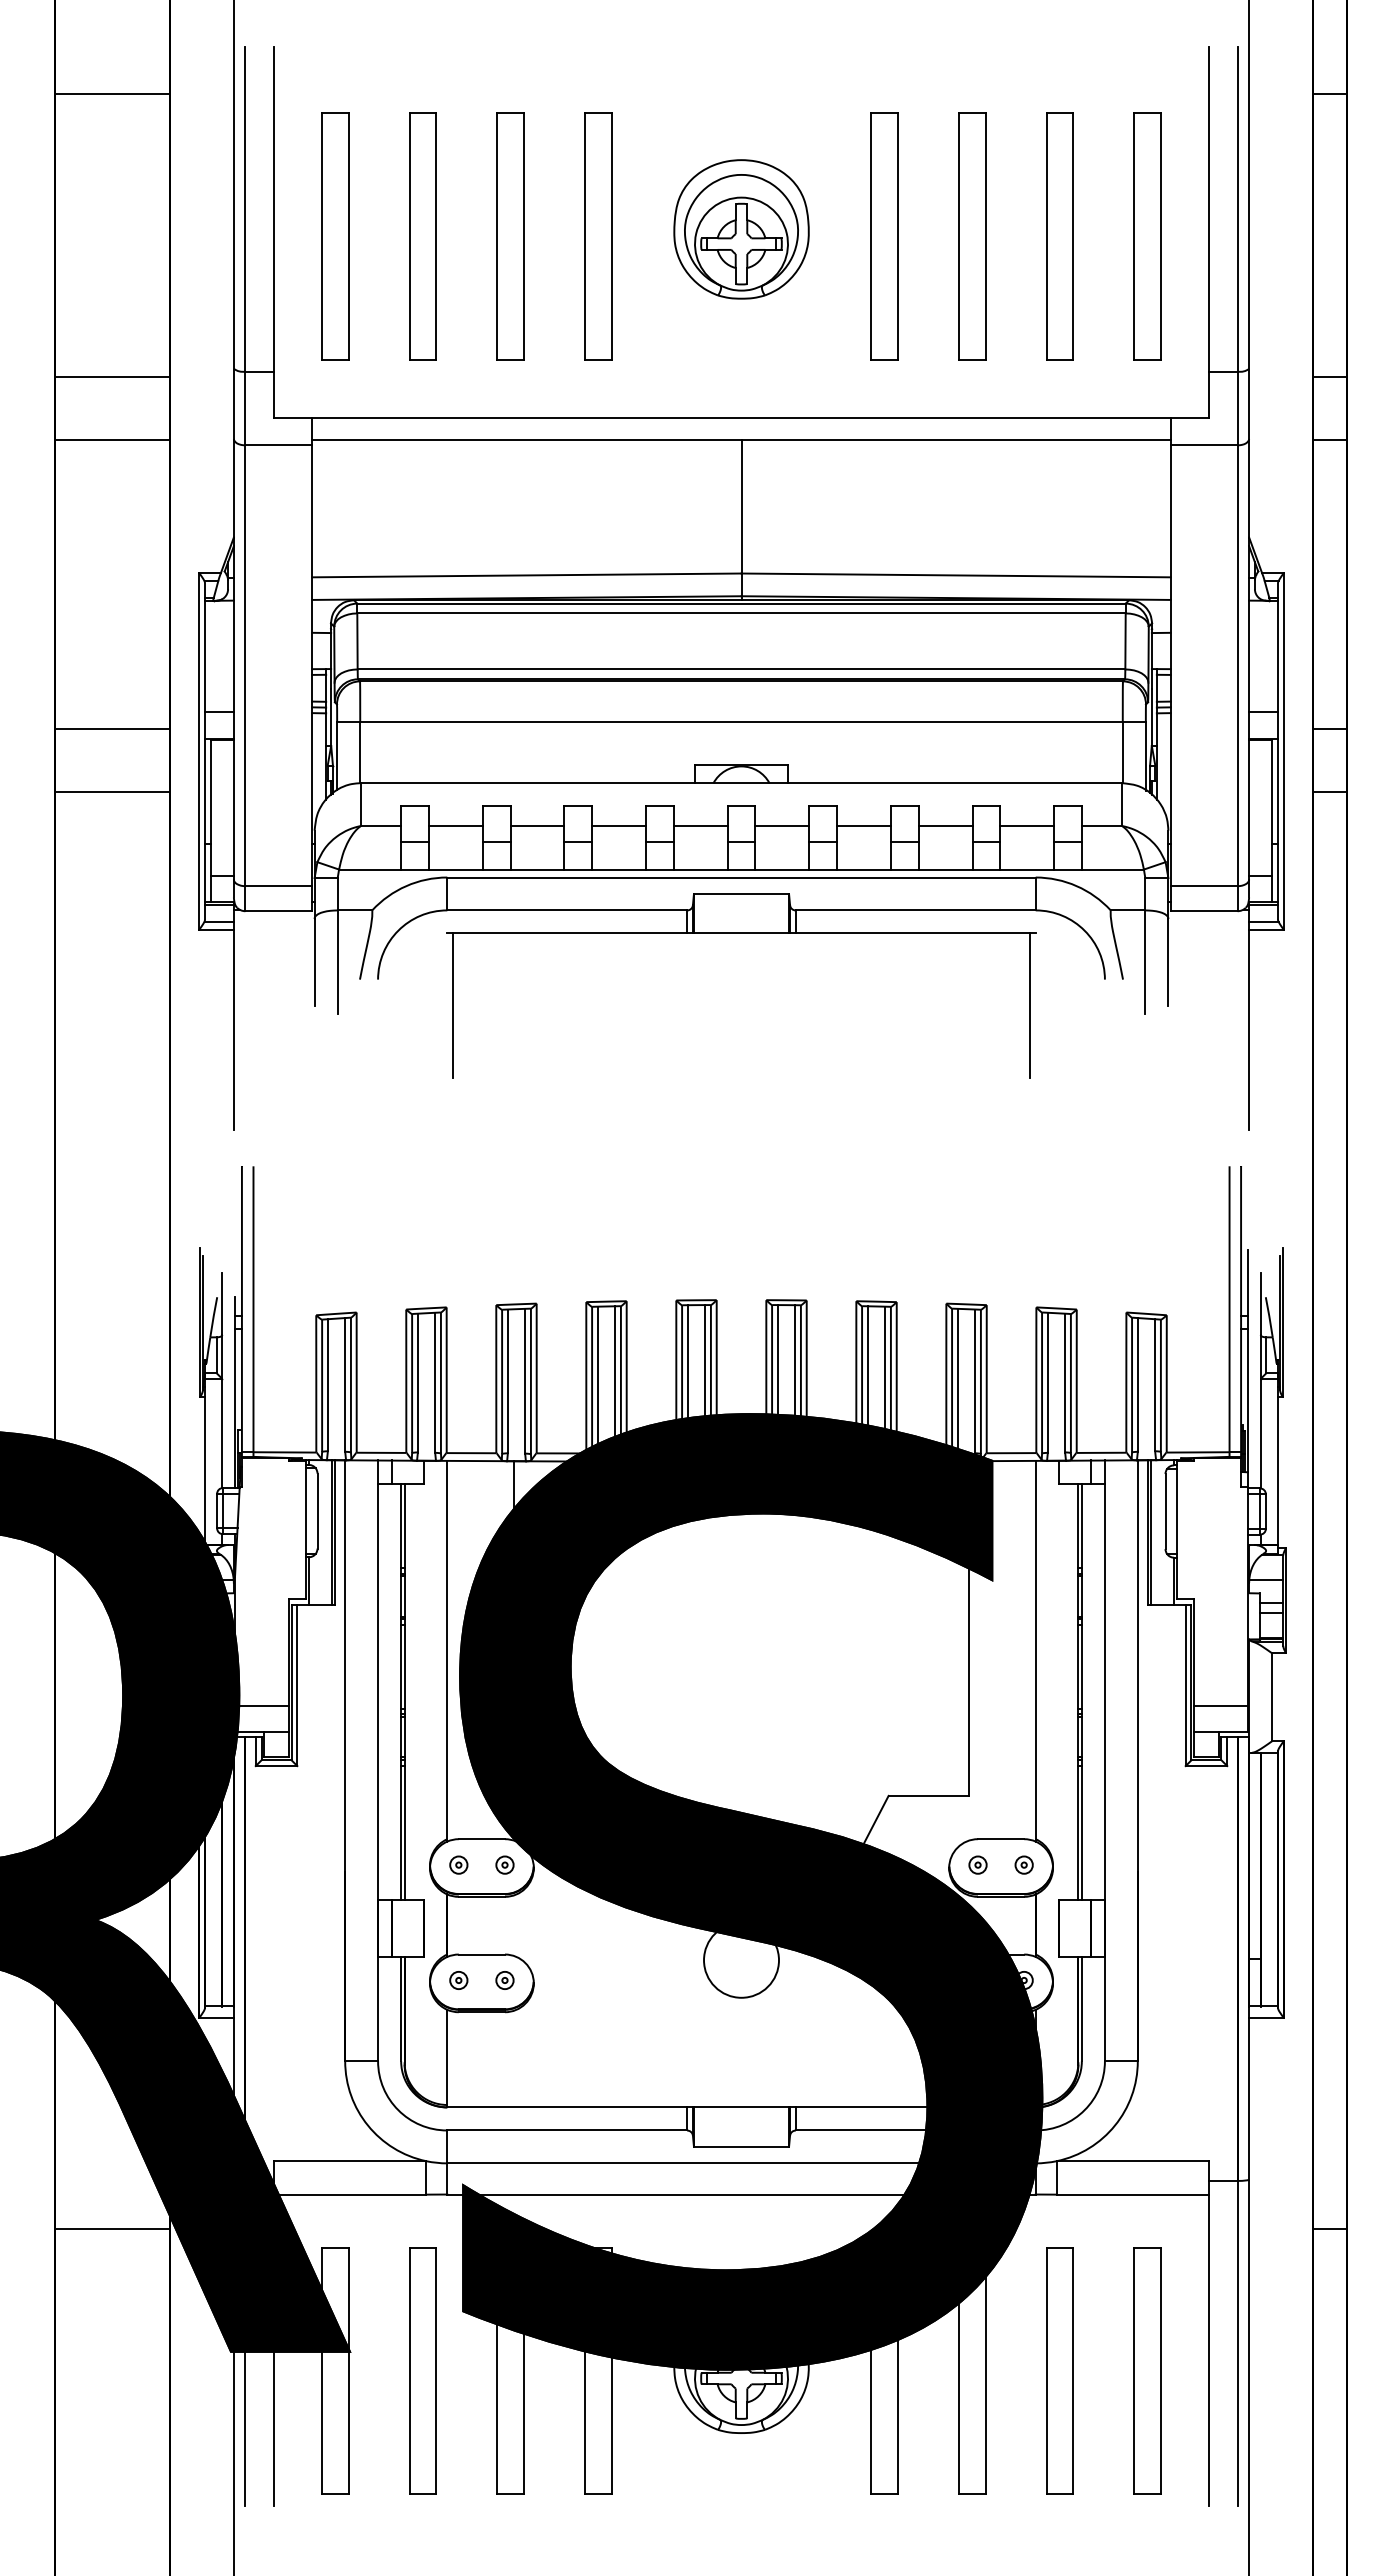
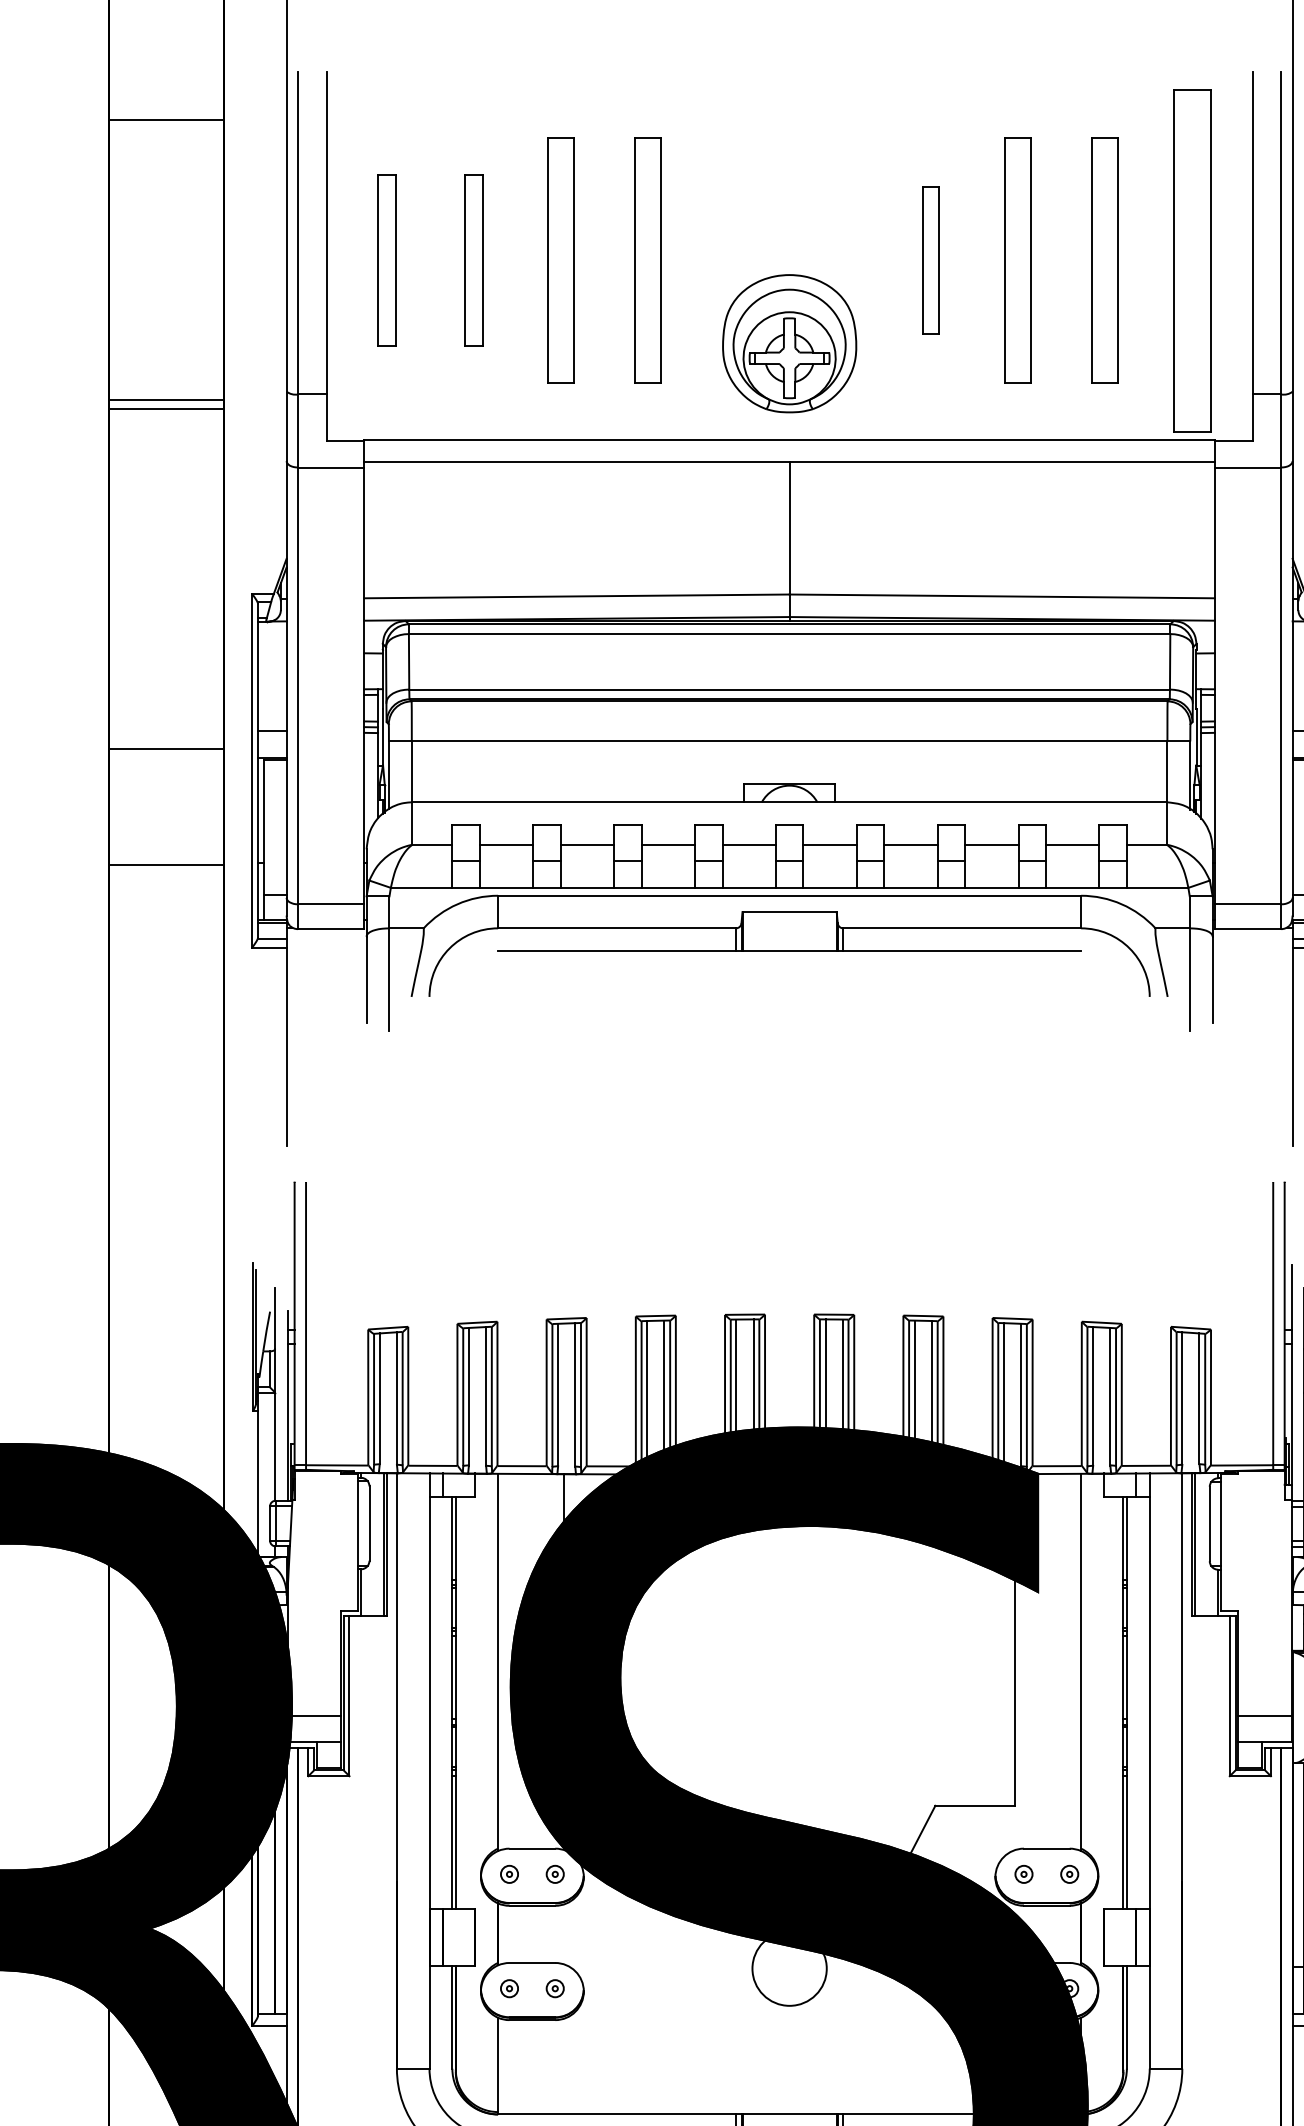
part: (741, 229) -> (789, 343), moved
part: (335, 236) -> (387, 260), size x0.7
part: (422, 236) -> (473, 260), size x0.7
part: (884, 236) -> (931, 260), size x0.6
part: (1147, 236) -> (1191, 260), size x1.4
line: (112, 440) -> (166, 409), moved
line: (112, 792) -> (166, 865), moved
line: (453, 1005) -> (504, 1022), removed
line: (1029, 1005) -> (1074, 1022), removed

